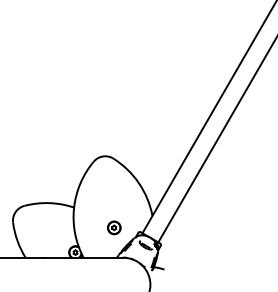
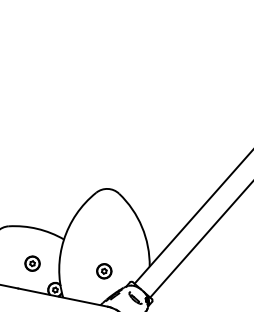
part: (51, 233) -> (32, 263), added

